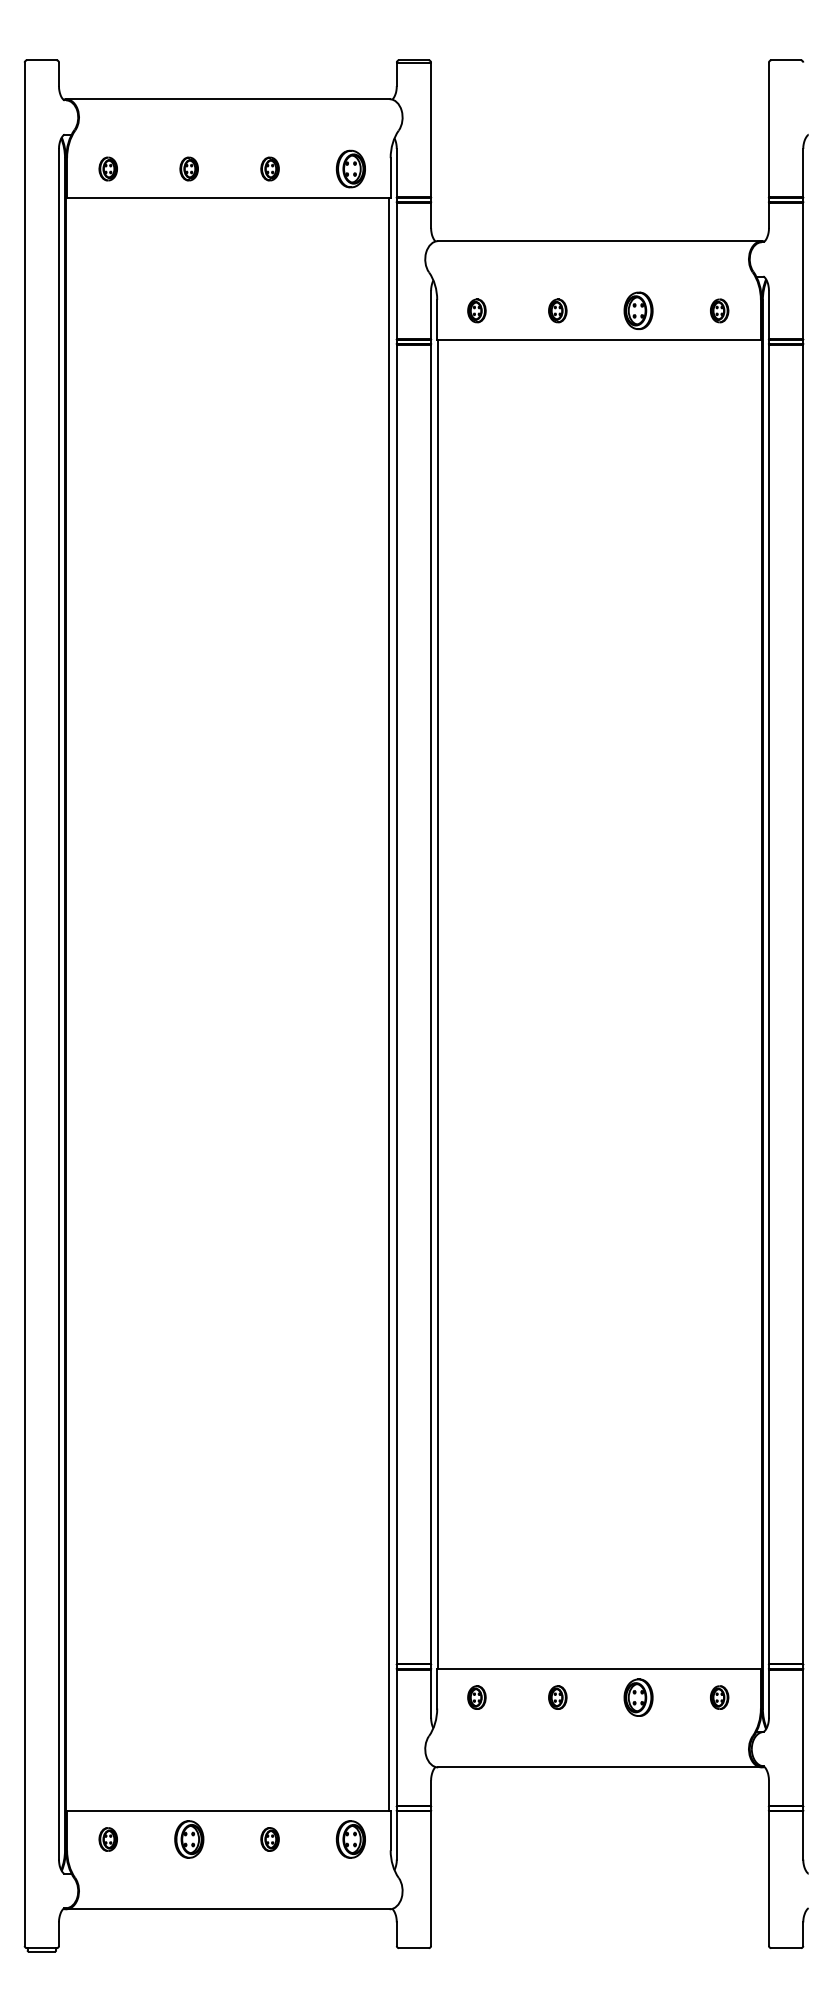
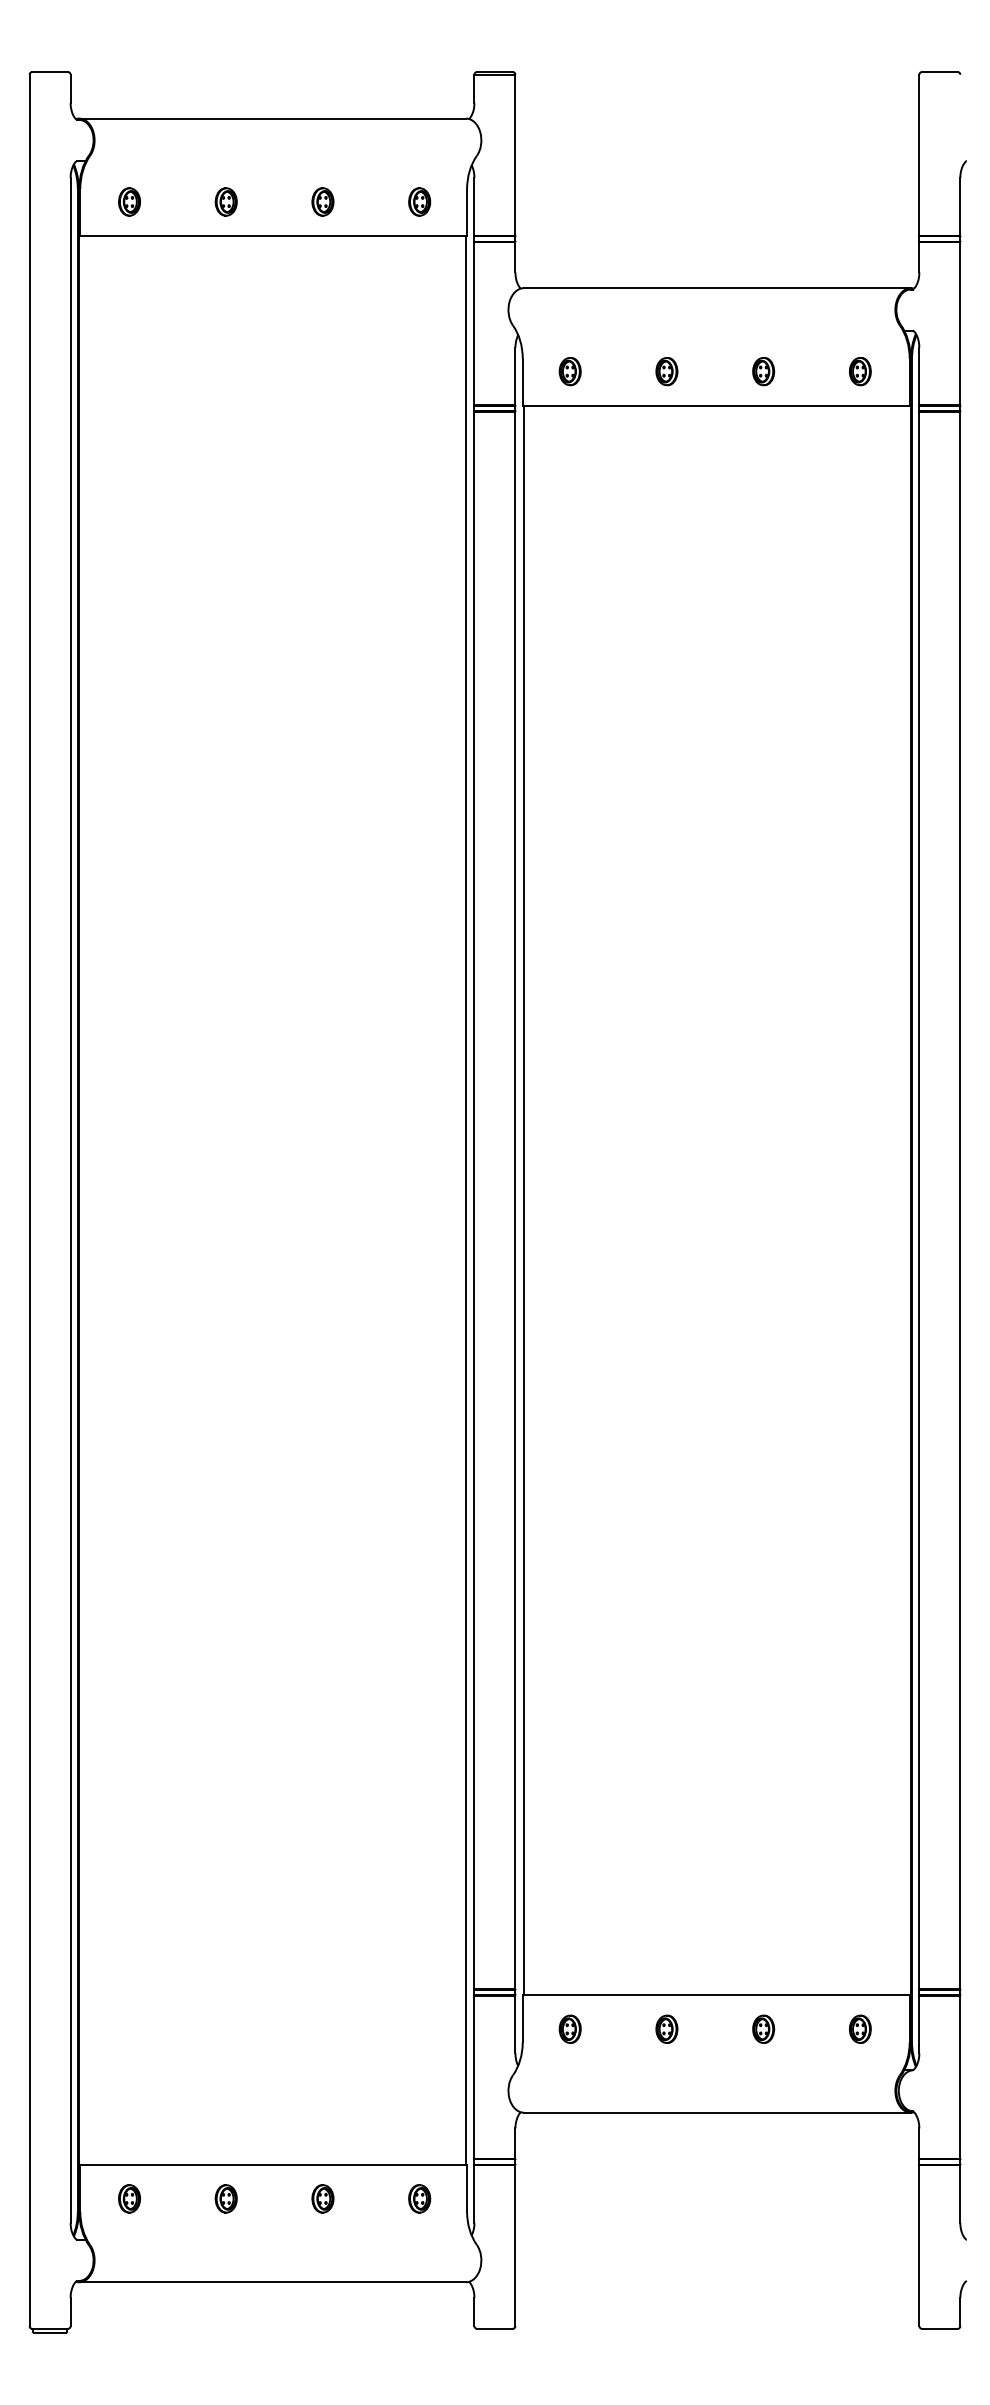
part: (350, 168) -> (419, 201), size x0.62
part: (638, 310) -> (763, 371), size x0.62
part: (638, 1697) -> (763, 2029), size x0.62
part: (188, 1839) -> (225, 2198), size x0.62
part: (350, 1839) -> (419, 2198), size x0.62

